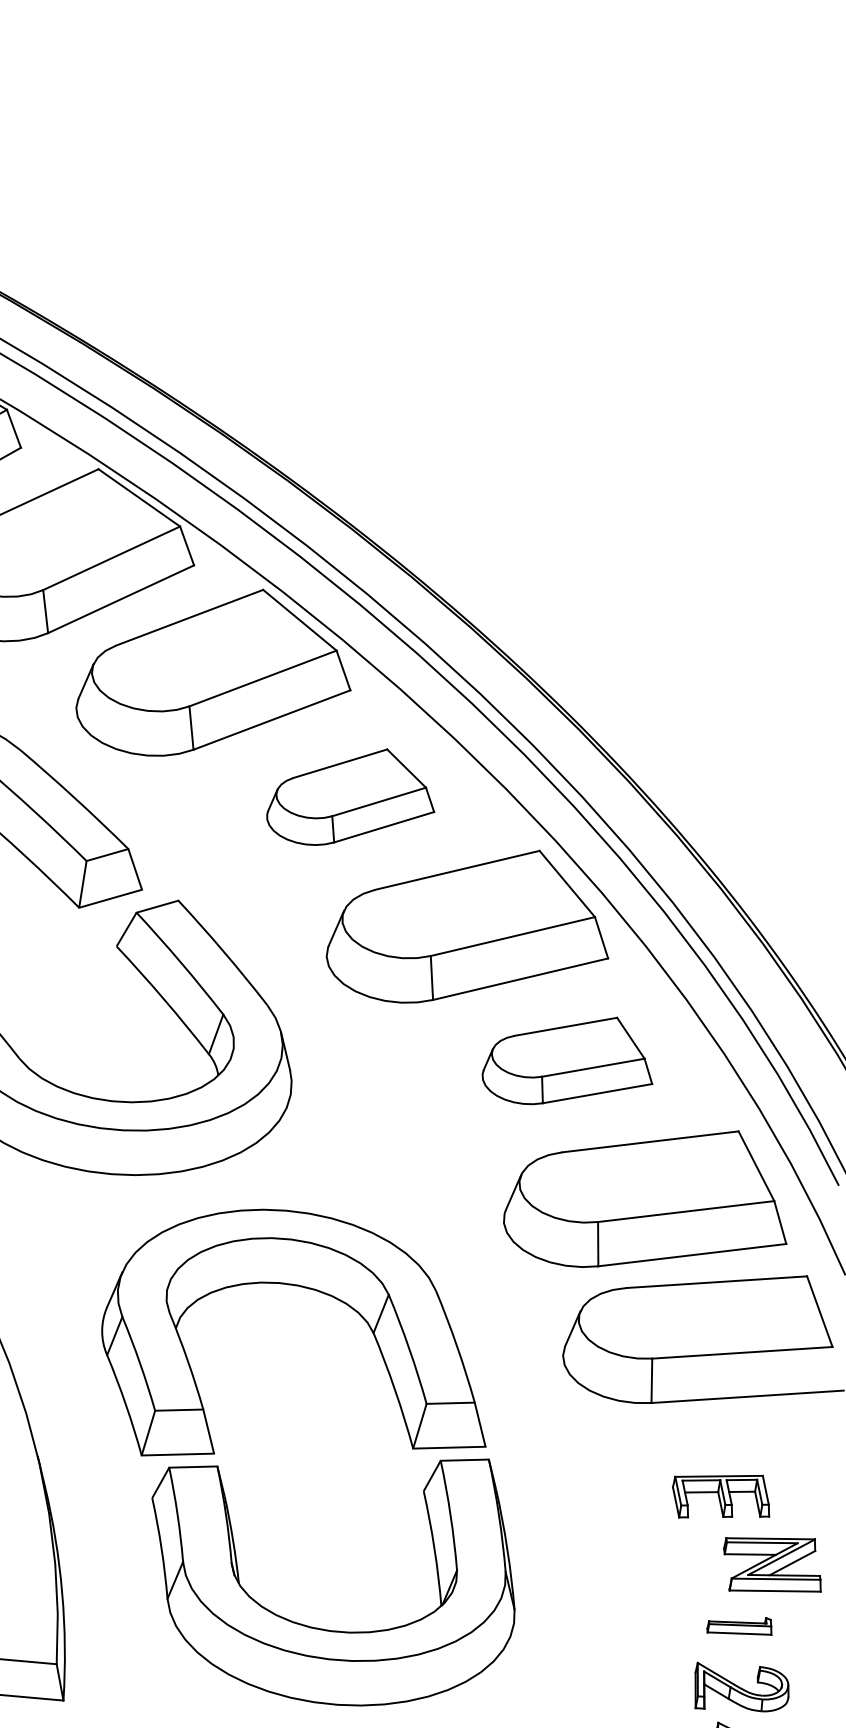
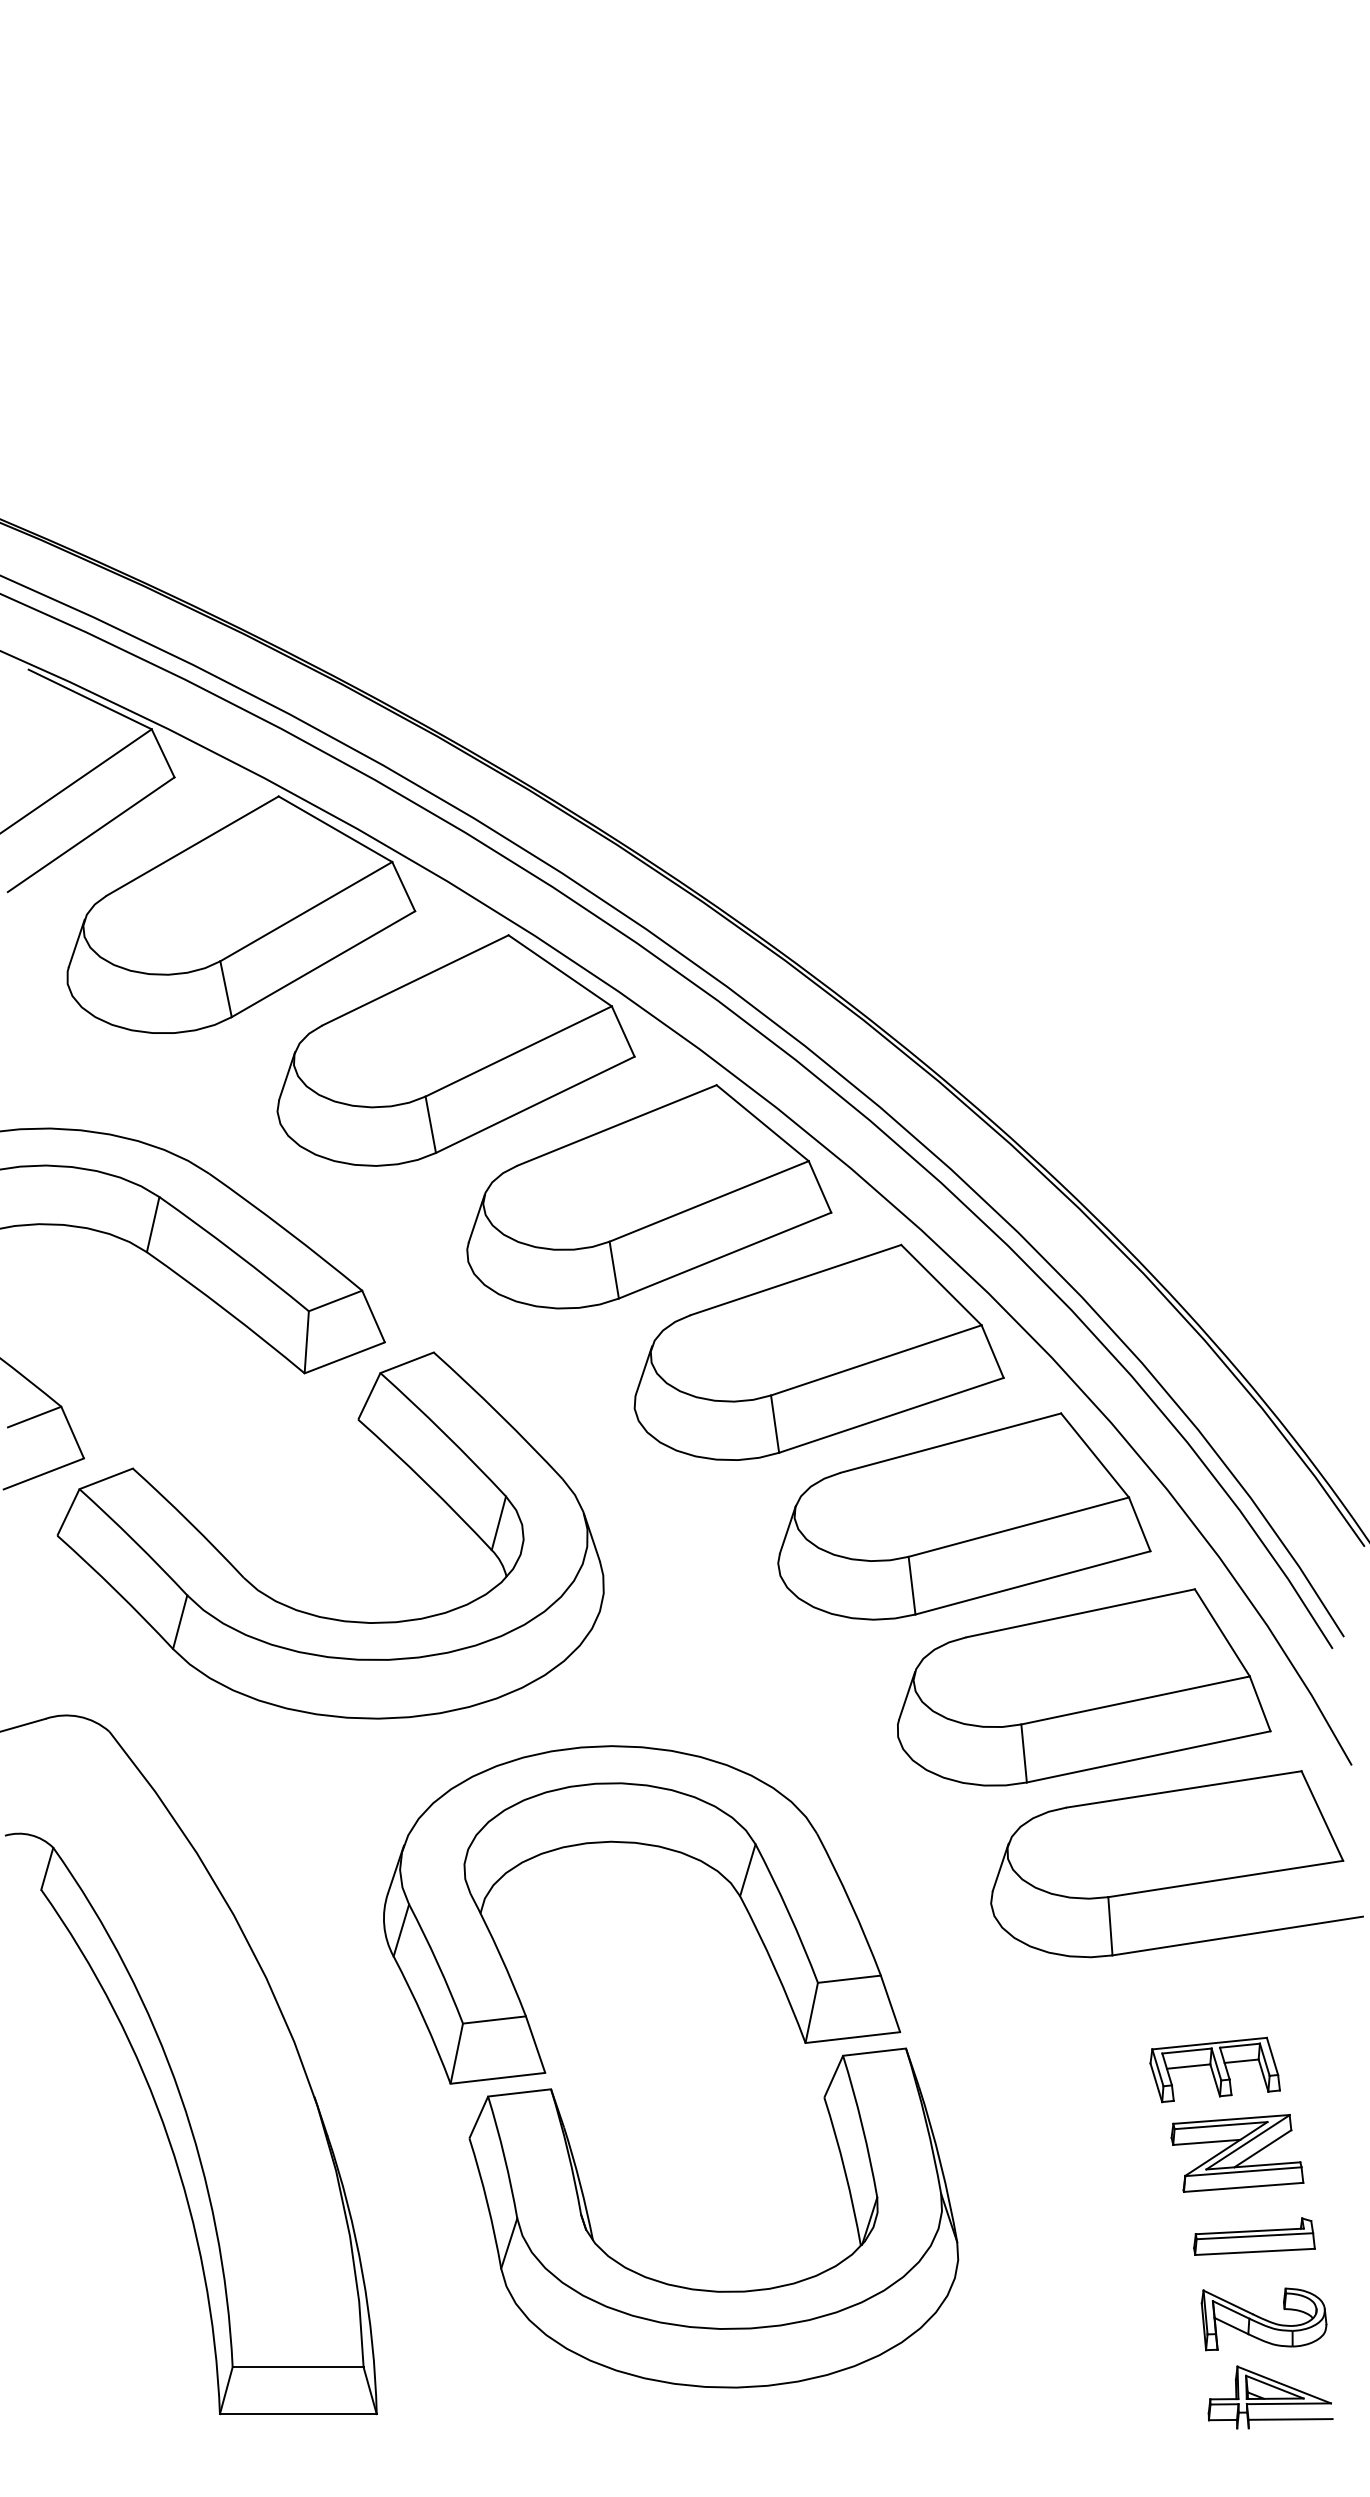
part: (352, 797) -> (649, 1196), size x1.67
part: (569, 1060) -> (964, 1516), size x1.67
part: (772, 1565) -> (1237, 2153), moved
part: (740, 1625) -> (1254, 2236), size x1.43

